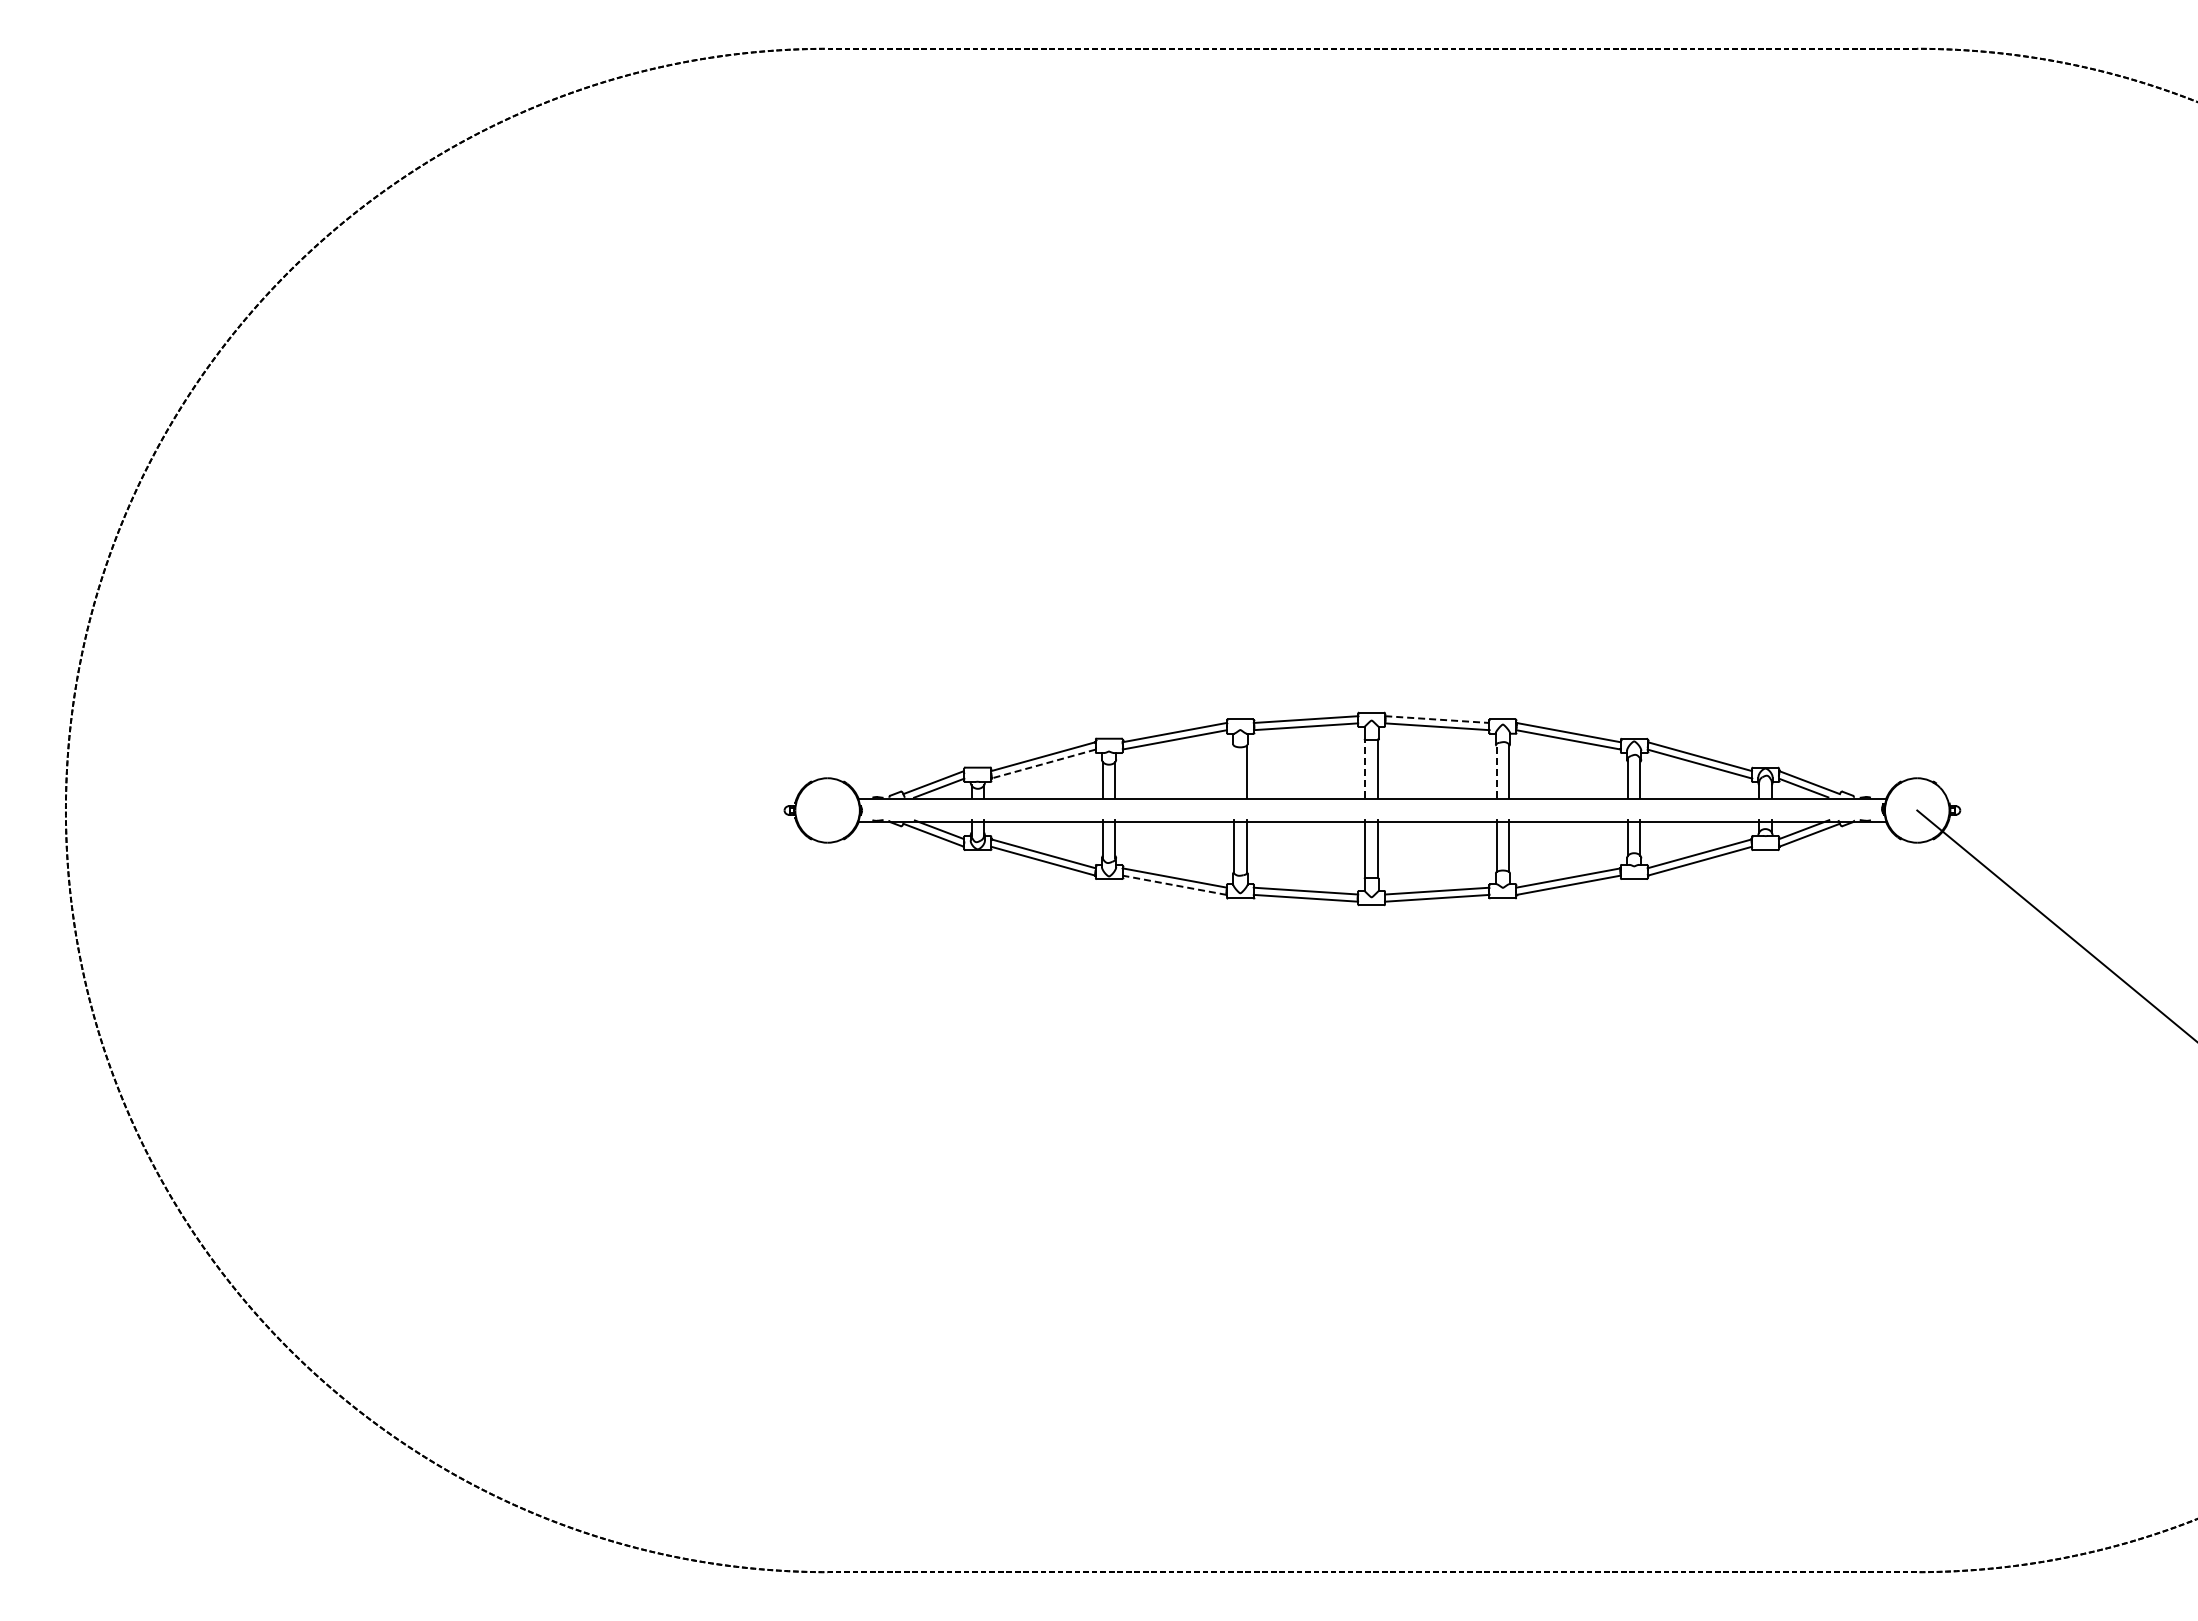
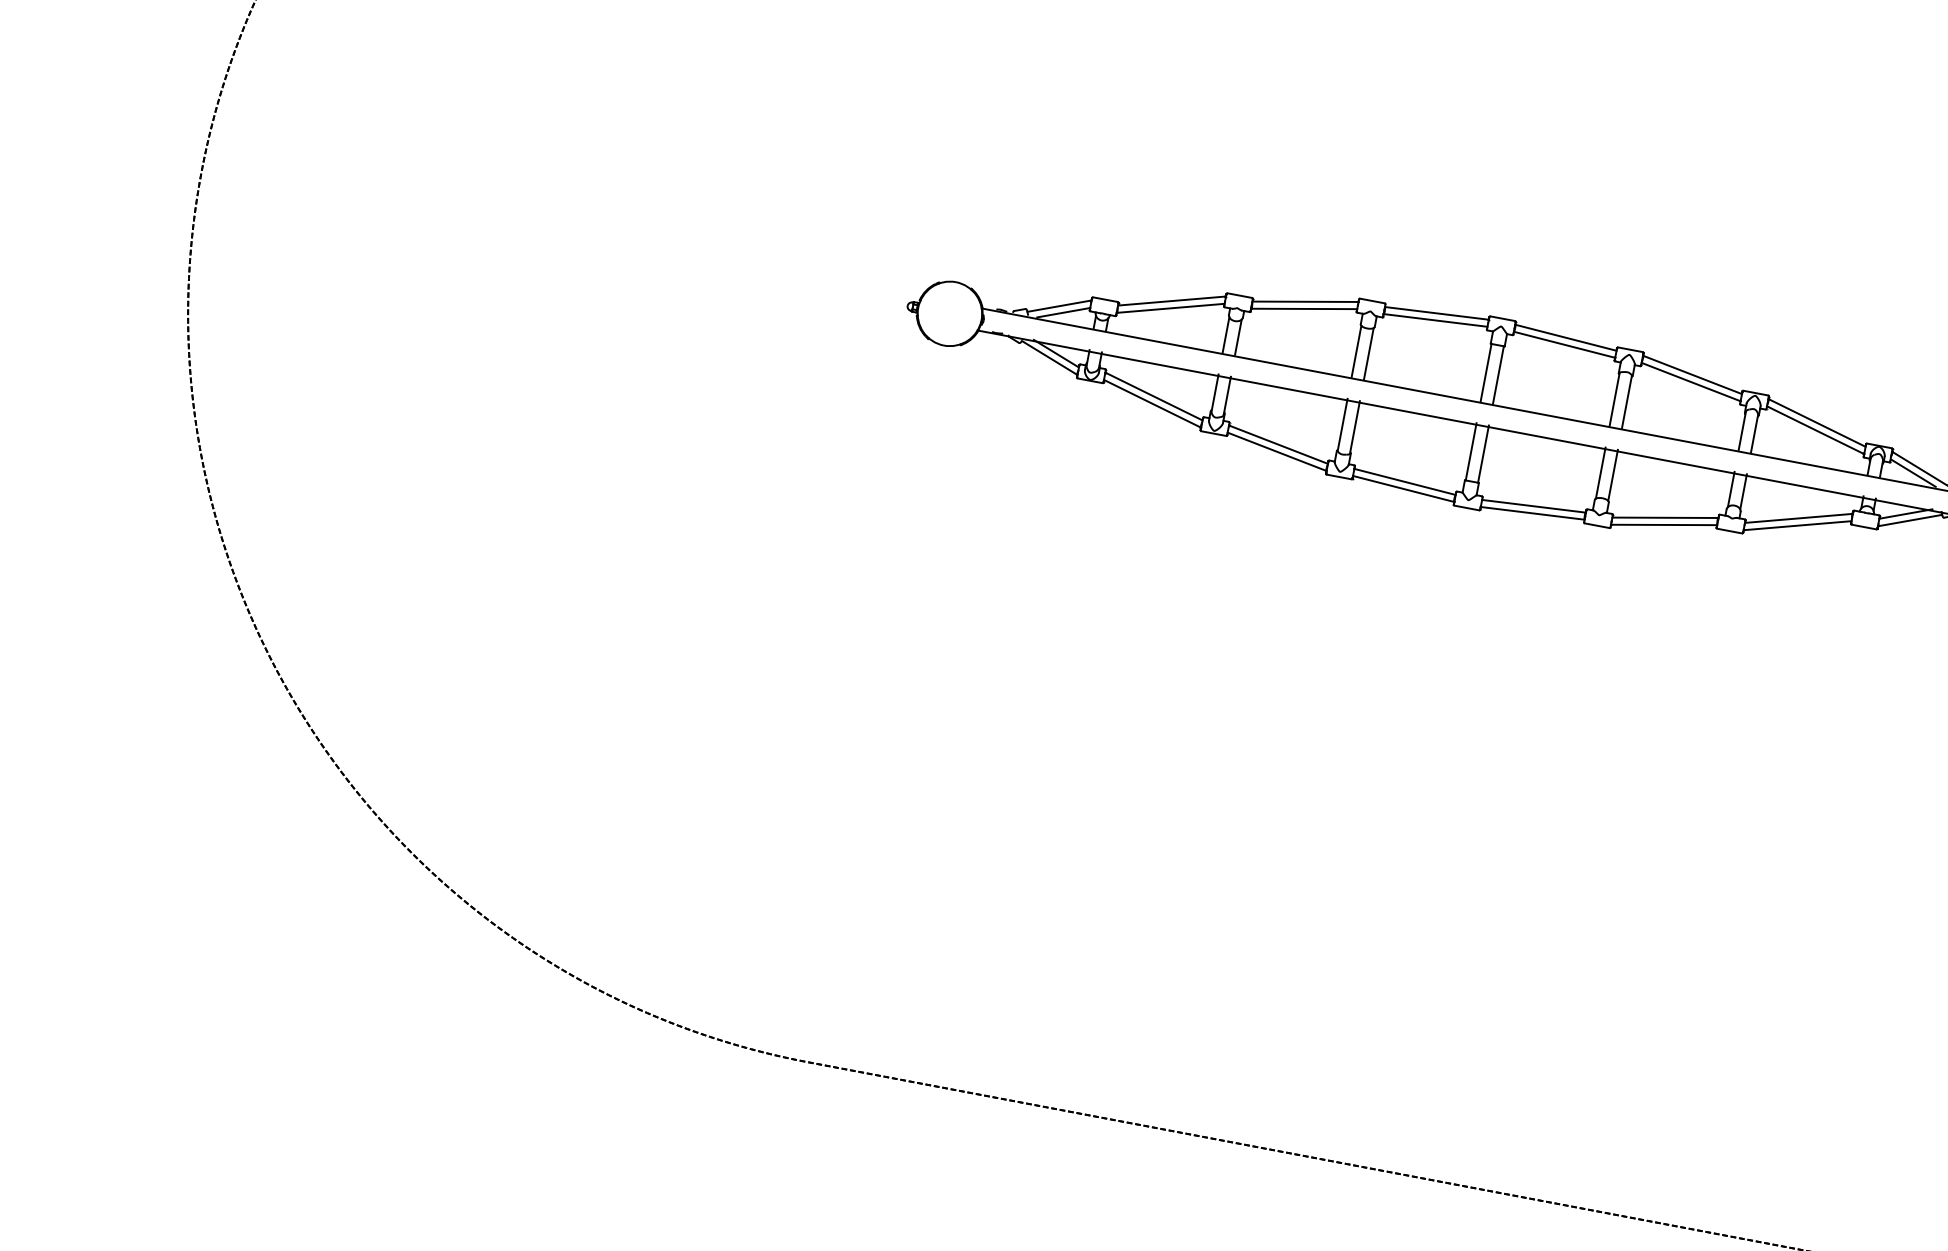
line: (1437, 719) -> (1566, 337), dashed -> solid
line: (1043, 764) -> (1170, 308), dashed -> solid
line: (1365, 768) -> (1486, 372), dashed -> solid
line: (1496, 770) -> (1614, 398), dashed -> solid
line: (1234, 771) -> (1357, 351), added
line: (1174, 885) -> (1276, 451), dashed -> solid

